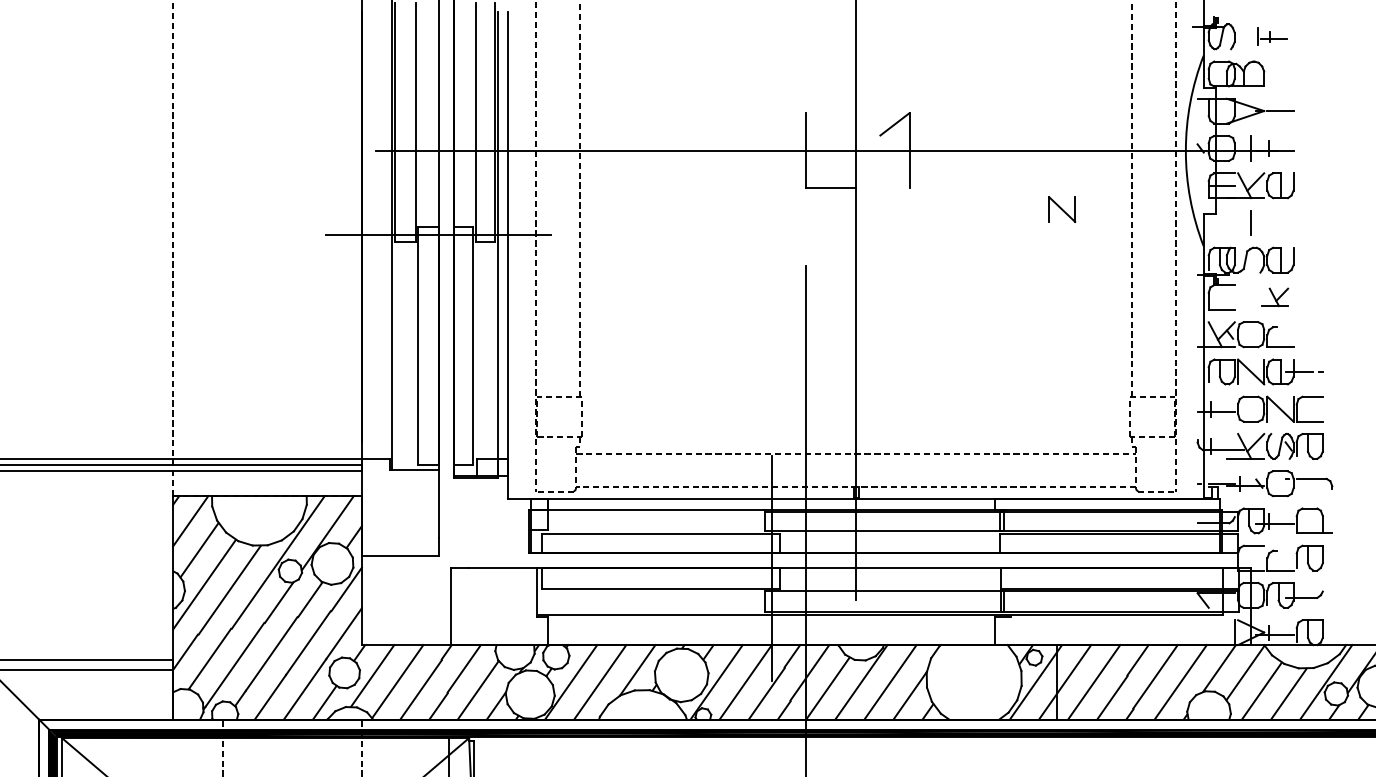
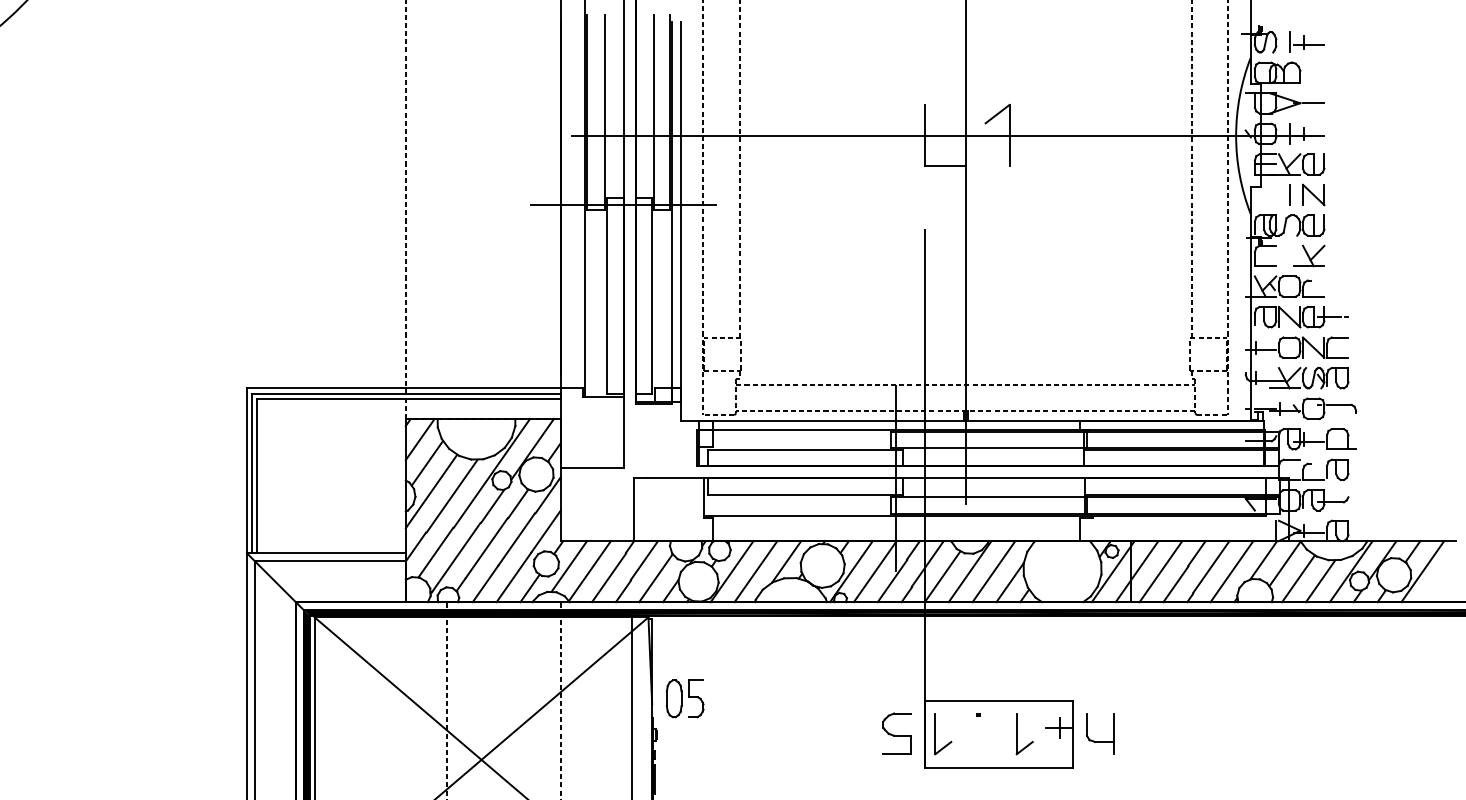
part: (1271, 35) -> (1306, 41), size x1.43
part: (1061, 208) -> (1313, 194), moved
part: (1275, 296) -> (1309, 255), size x1.43

